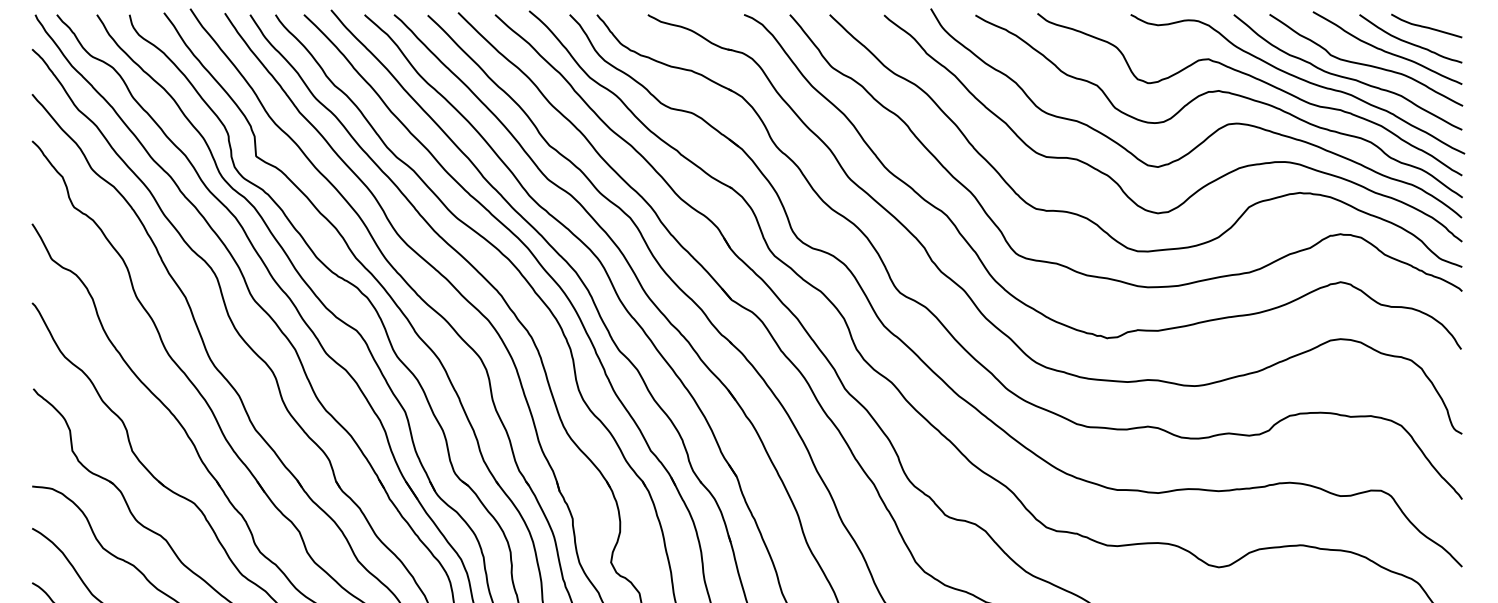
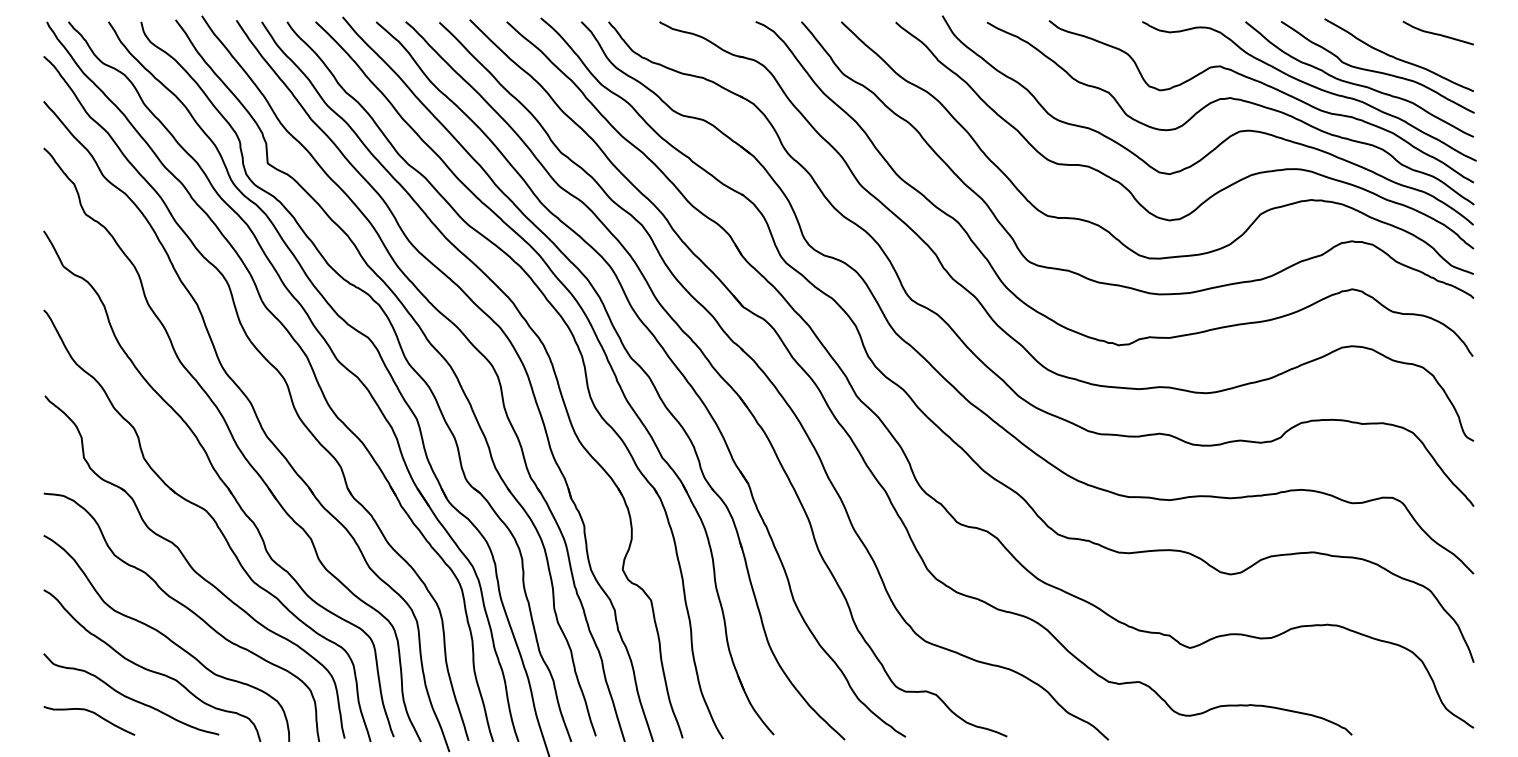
curve: (1407, 41) -> (1419, 48), removed

